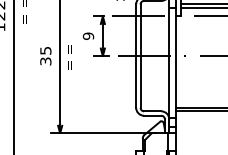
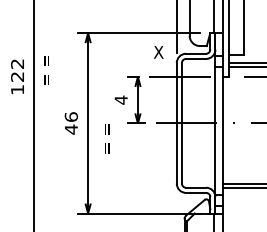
text: (87, 35) -> (120, 99), 9 -> 4
text: (45, 56) -> (70, 123), 35 -> 46
text: (69, 57) -> (107, 138), moved

